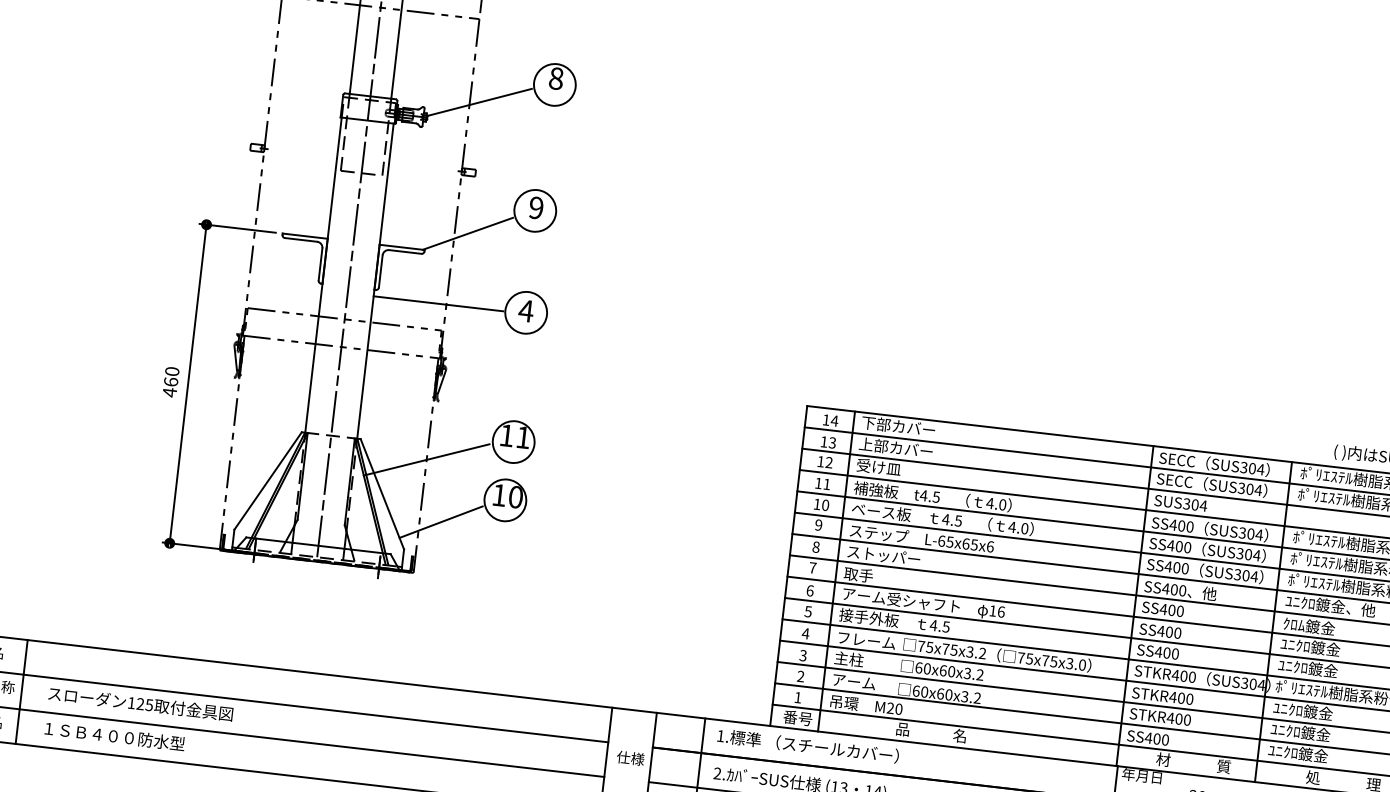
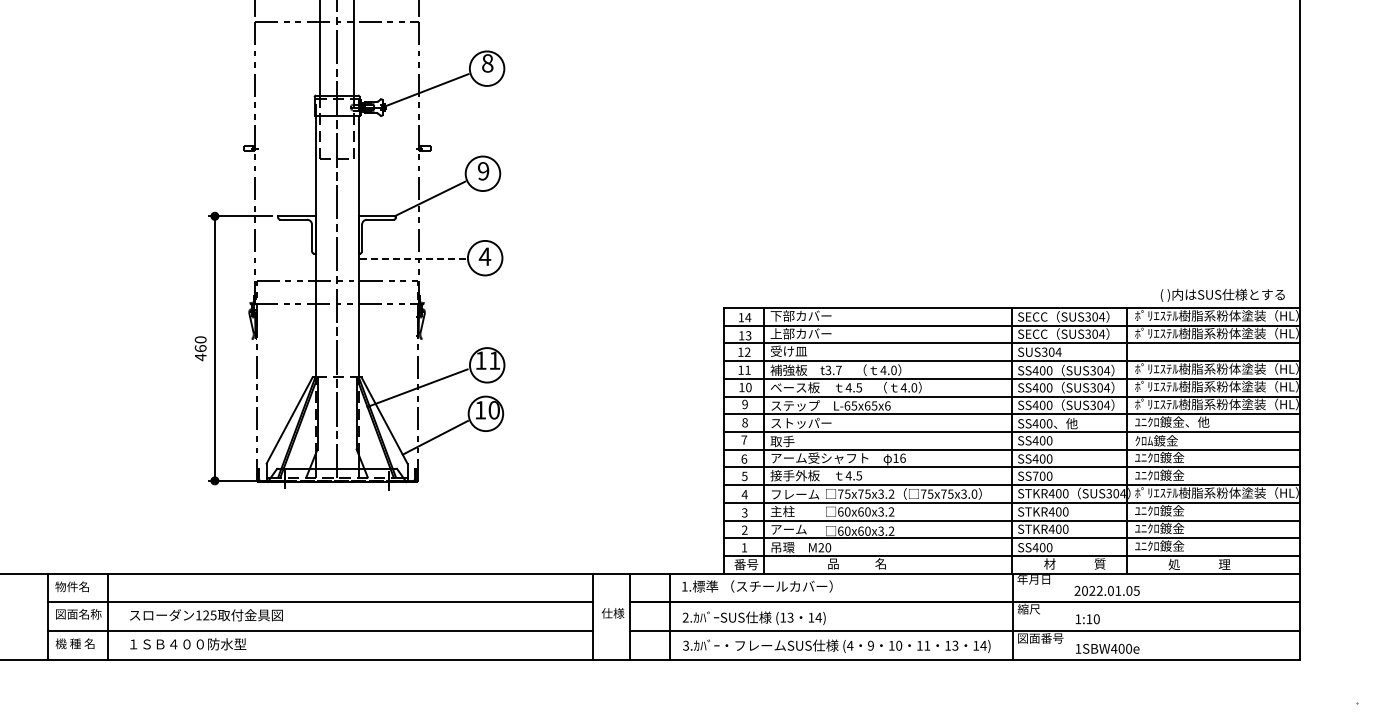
line: (438, 304) -> (412, 259), solid -> dashed
text: (929, 496) -> (833, 370), t4.5 -> t3.7
text: (1158, 651) -> (1035, 475), SS400 -> SS700

